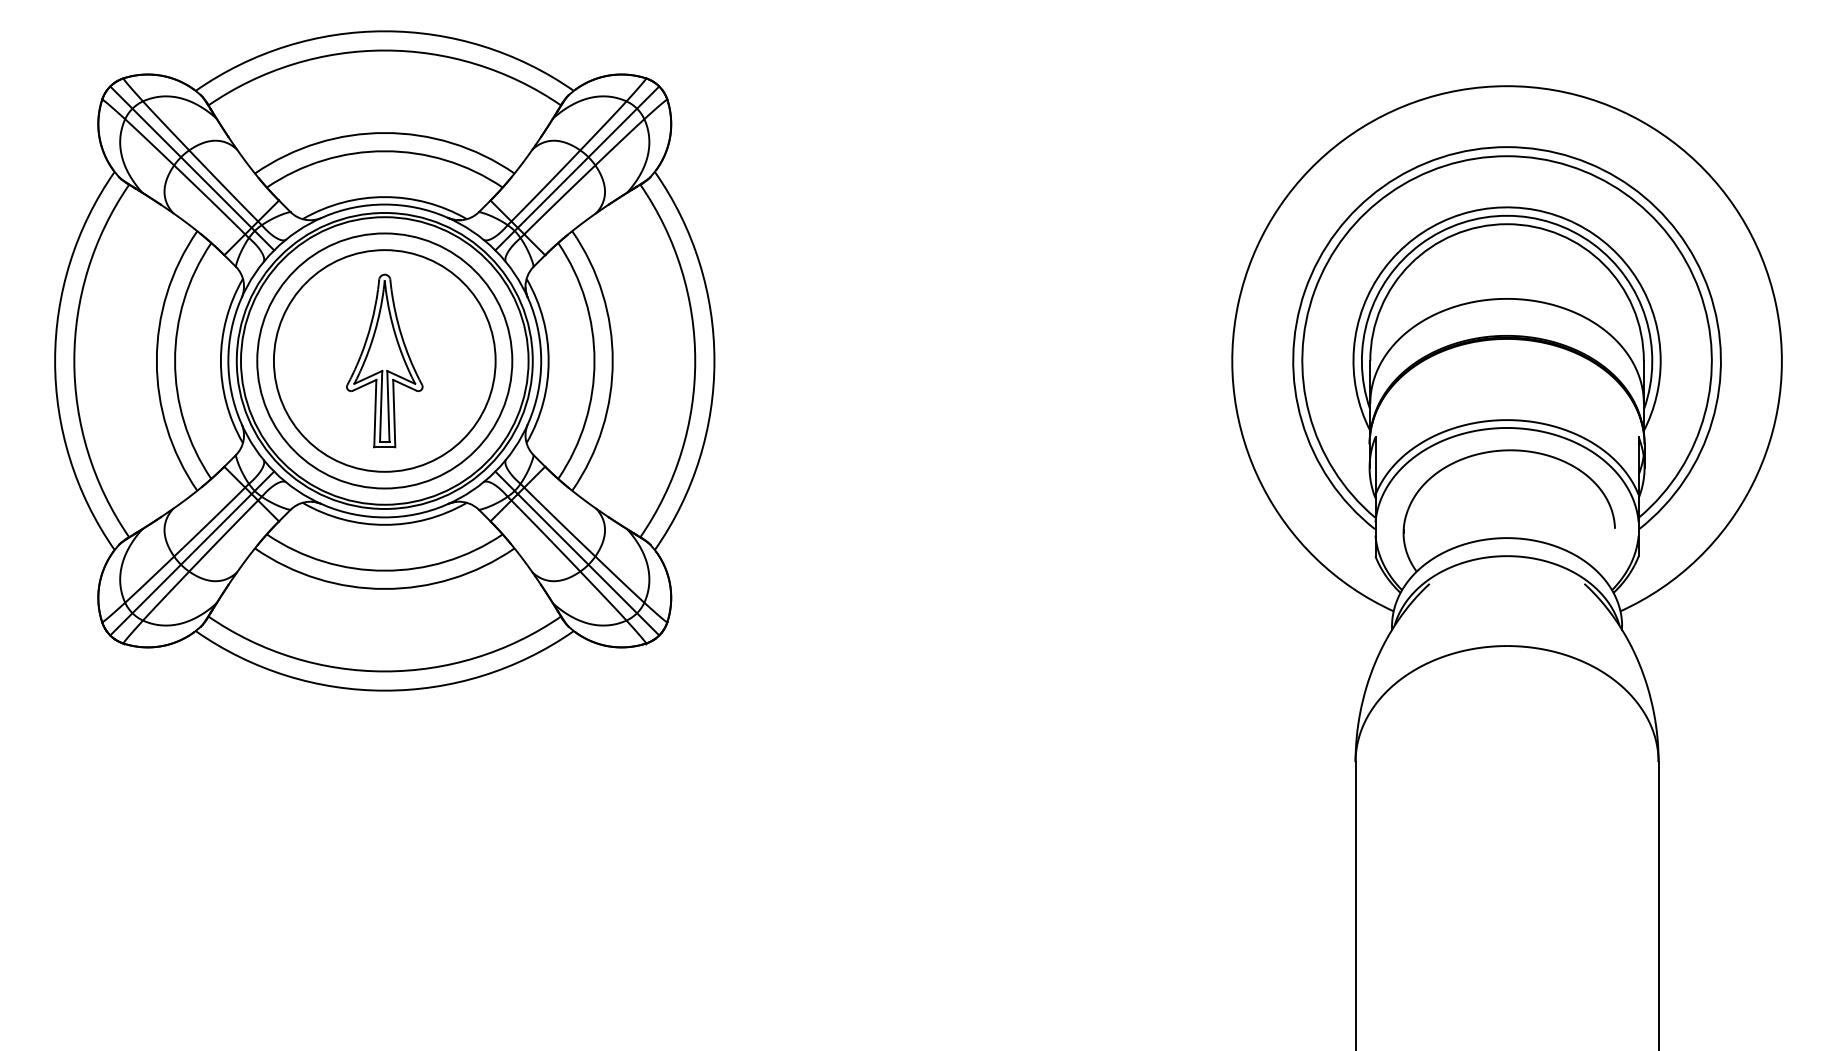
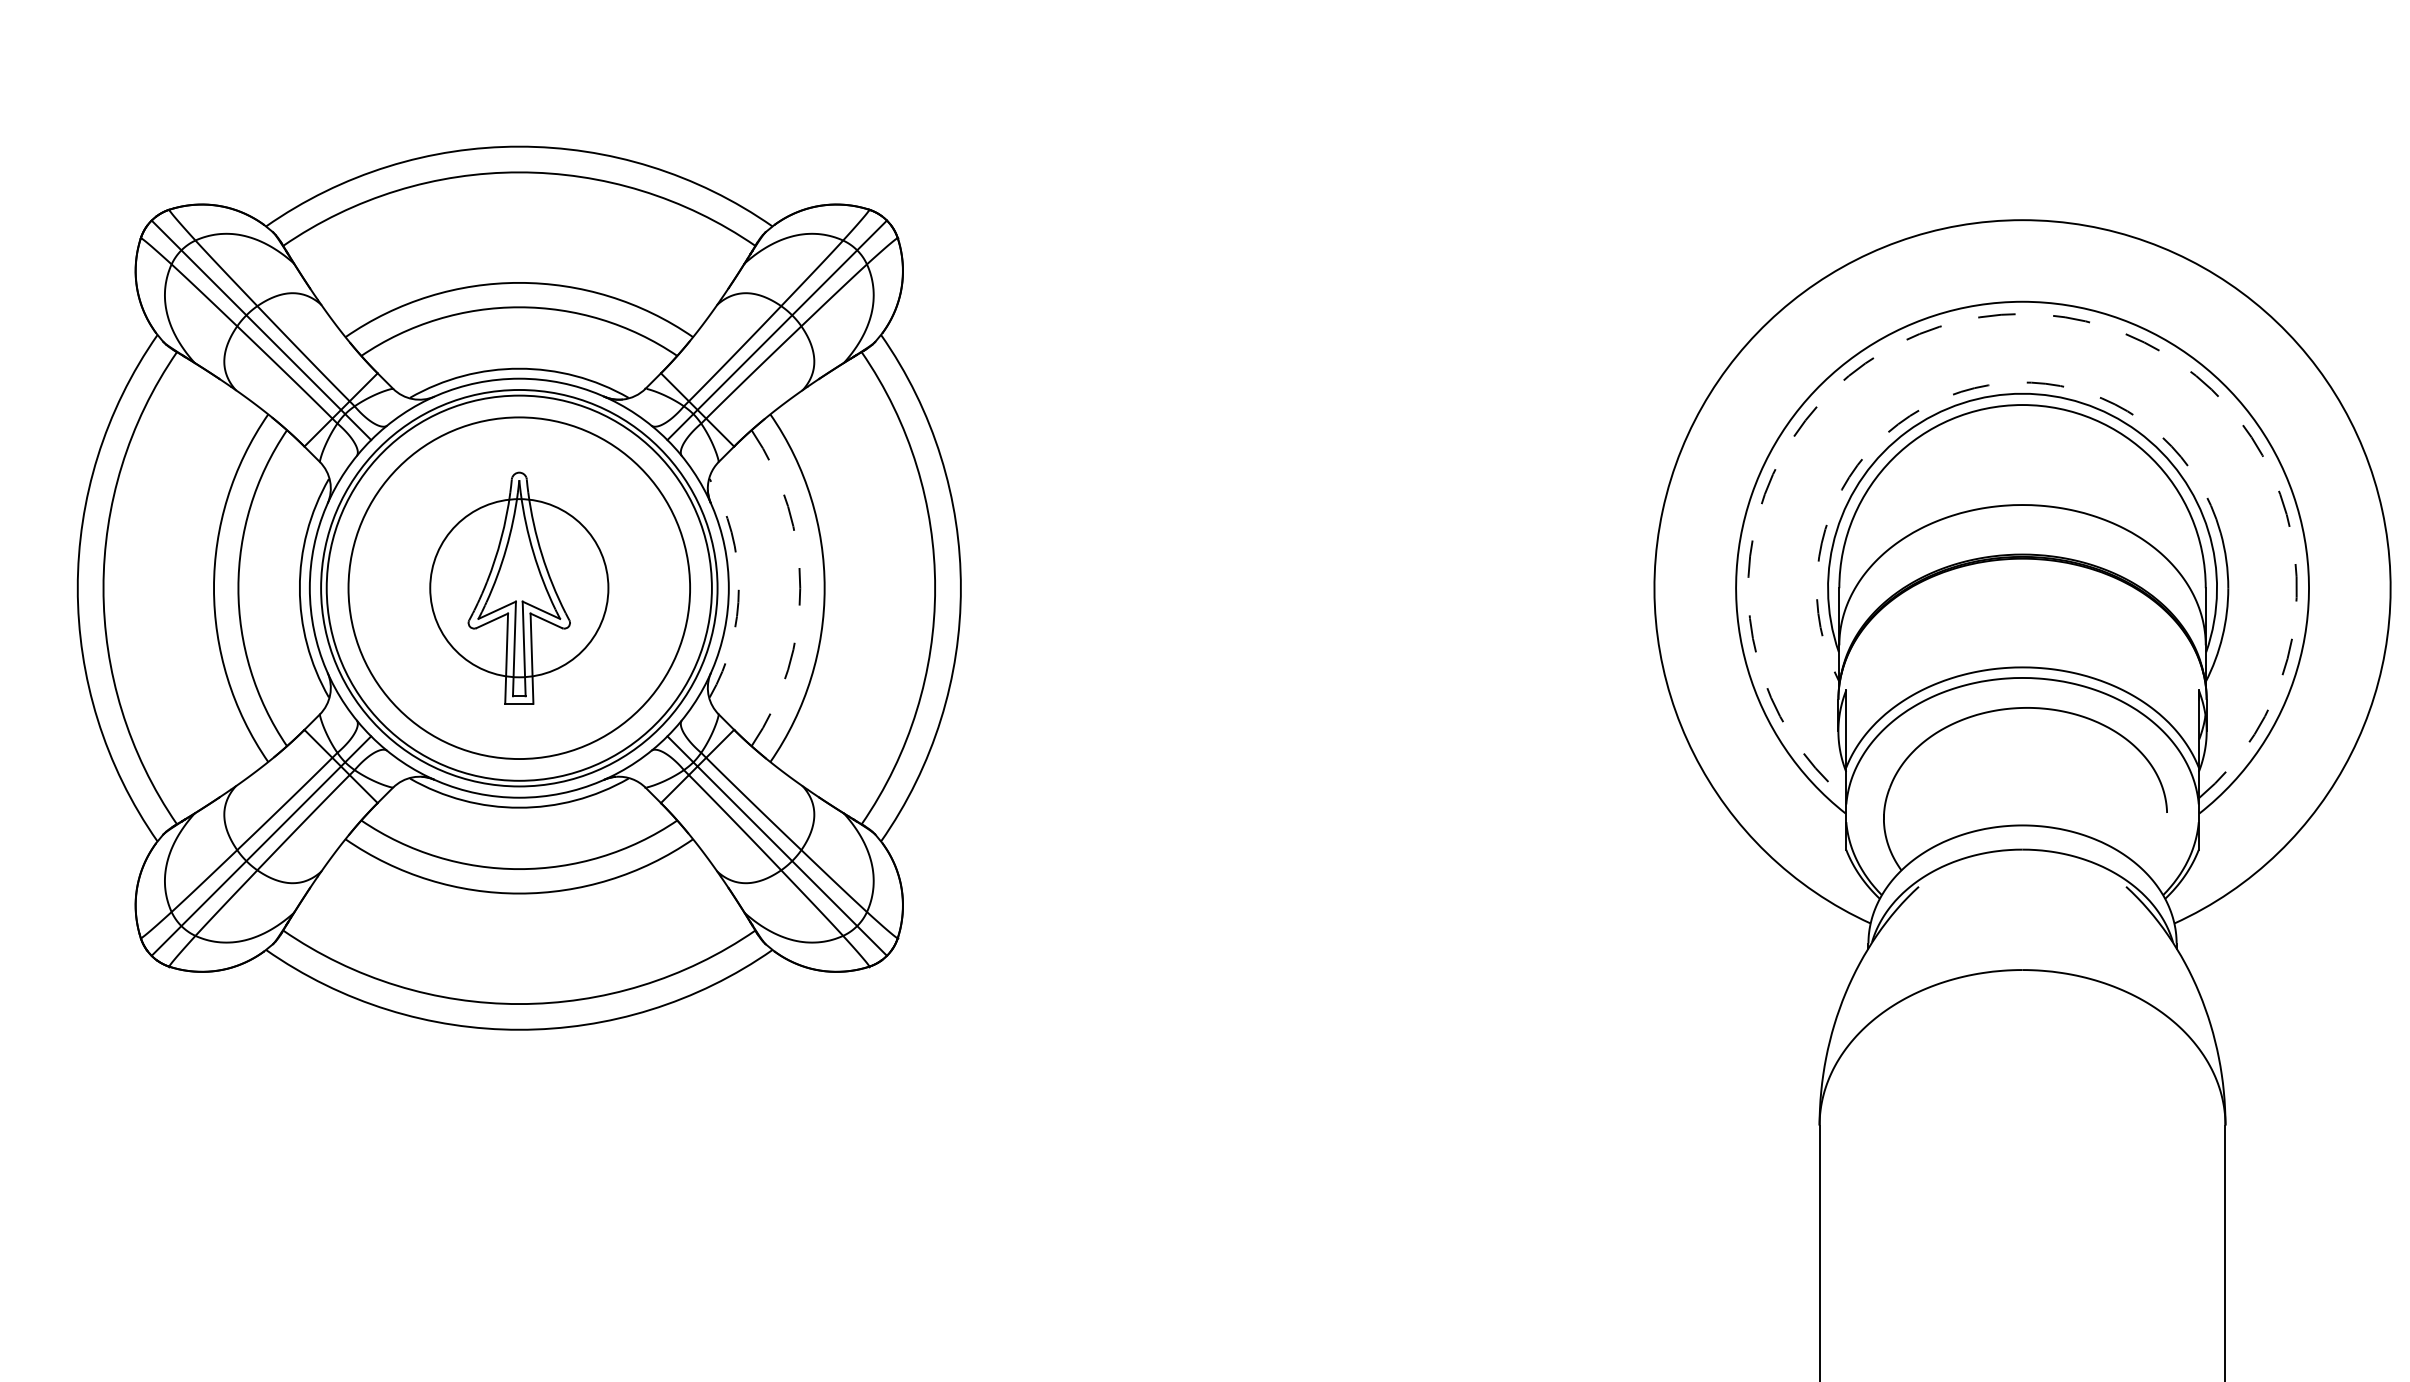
arc: (1507, 156) -> (2023, 314), solid -> dashed
arc: (1451, 217) -> (1948, 396), solid -> dashed
circle: (384, 360) -> (518, 587), size x0.6
arc: (548, 360) -> (738, 587), solid -> dashed
arc: (594, 360) -> (800, 587), solid -> dashed

